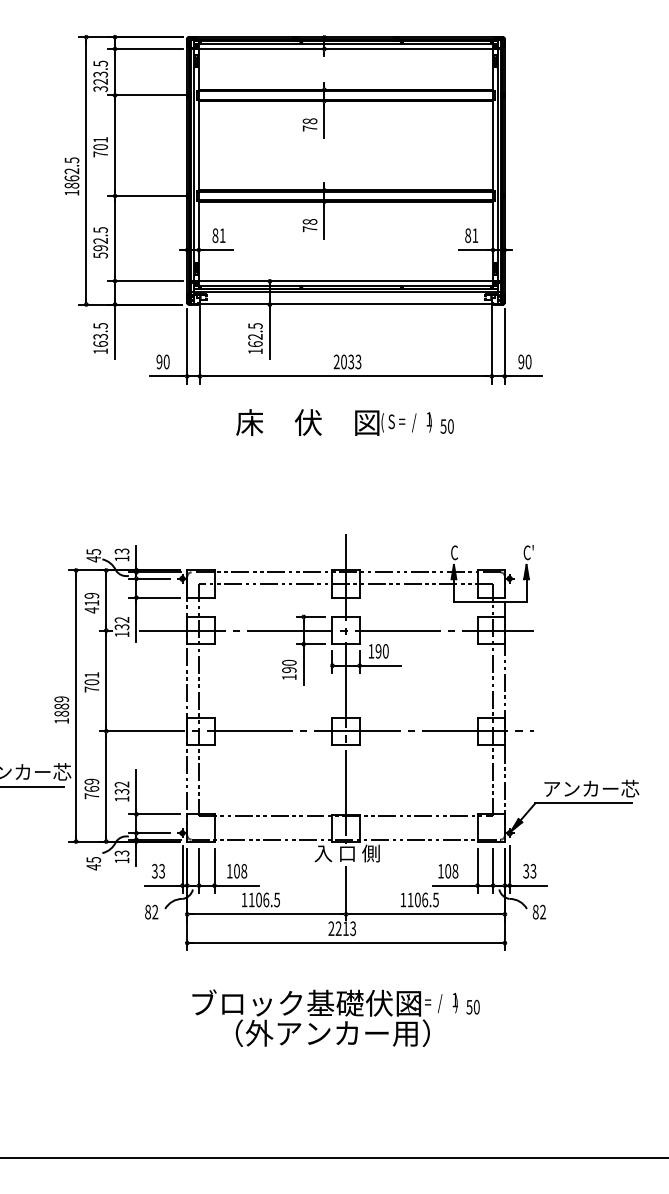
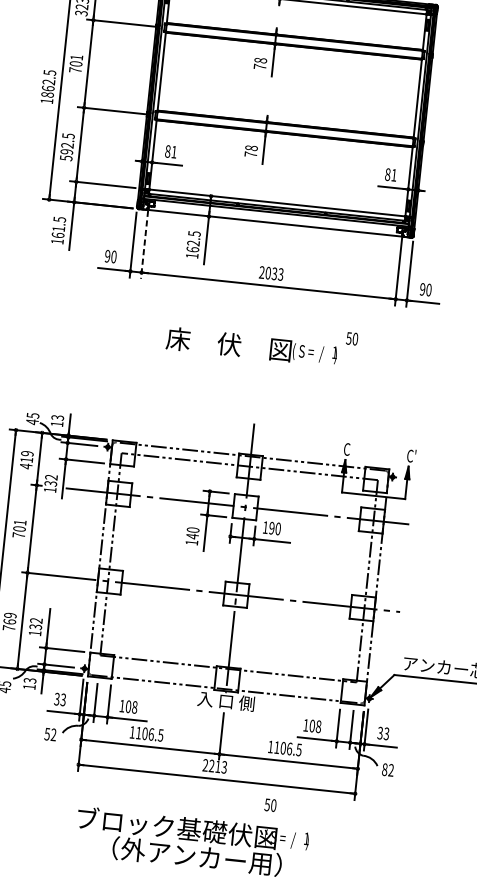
text: (100, 336) -> (58, 228), 163.5 -> 161.5
line: (200, 344) -> (144, 244), solid -> dashed
text: (333, 422) -> (251, 346), moved
text: (289, 669) -> (192, 535), 190 -> 140
text: (147, 911) -> (46, 733), 82 -> 52
text: (472, 1006) -> (270, 804), moved

